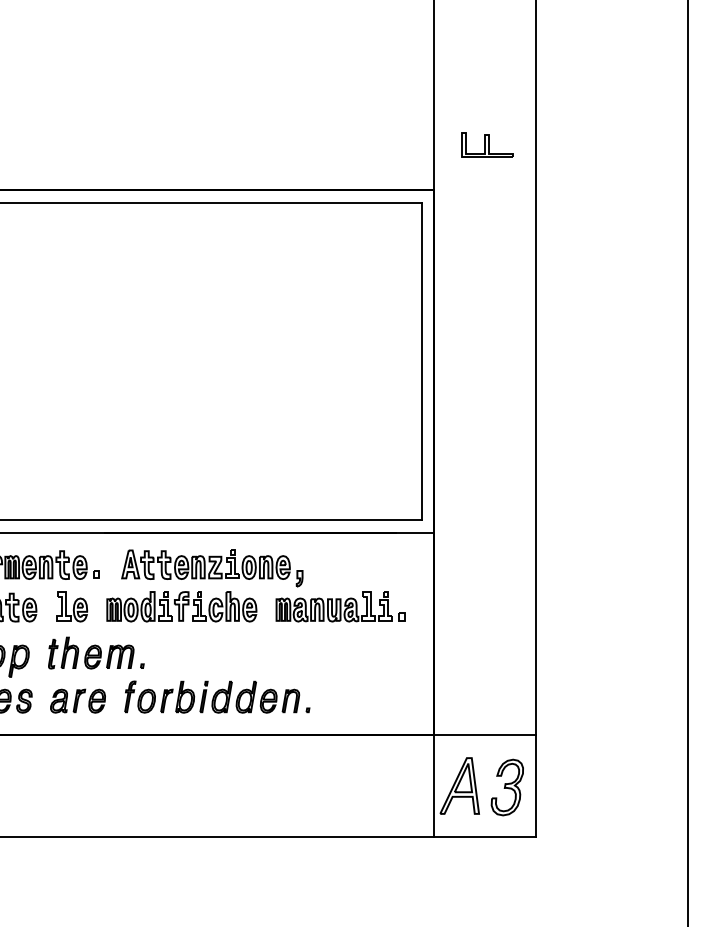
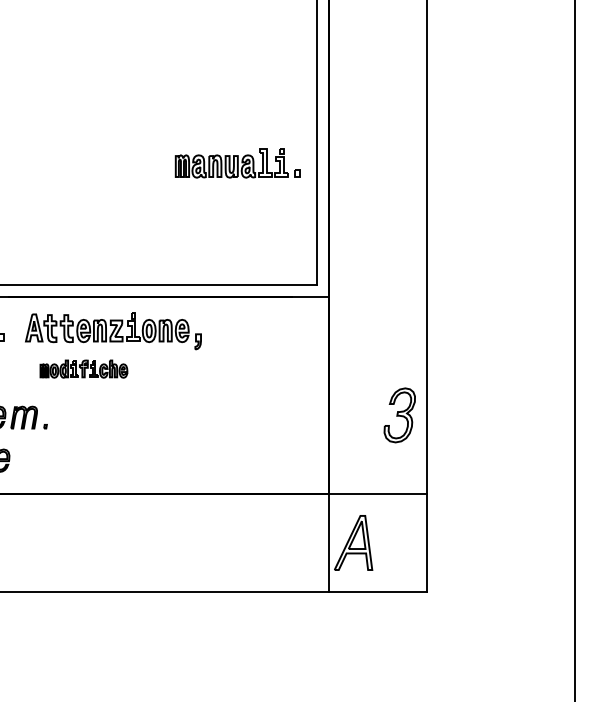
part: (181, 606) -> (83, 368), size x0.6
part: (340, 606) -> (237, 163), moved
part: (217, 696) -> (118, 456), removed
part: (506, 787) -> (398, 415), moved

